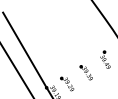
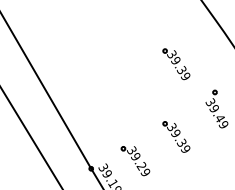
part: (85, 38) -> (174, 63), added

